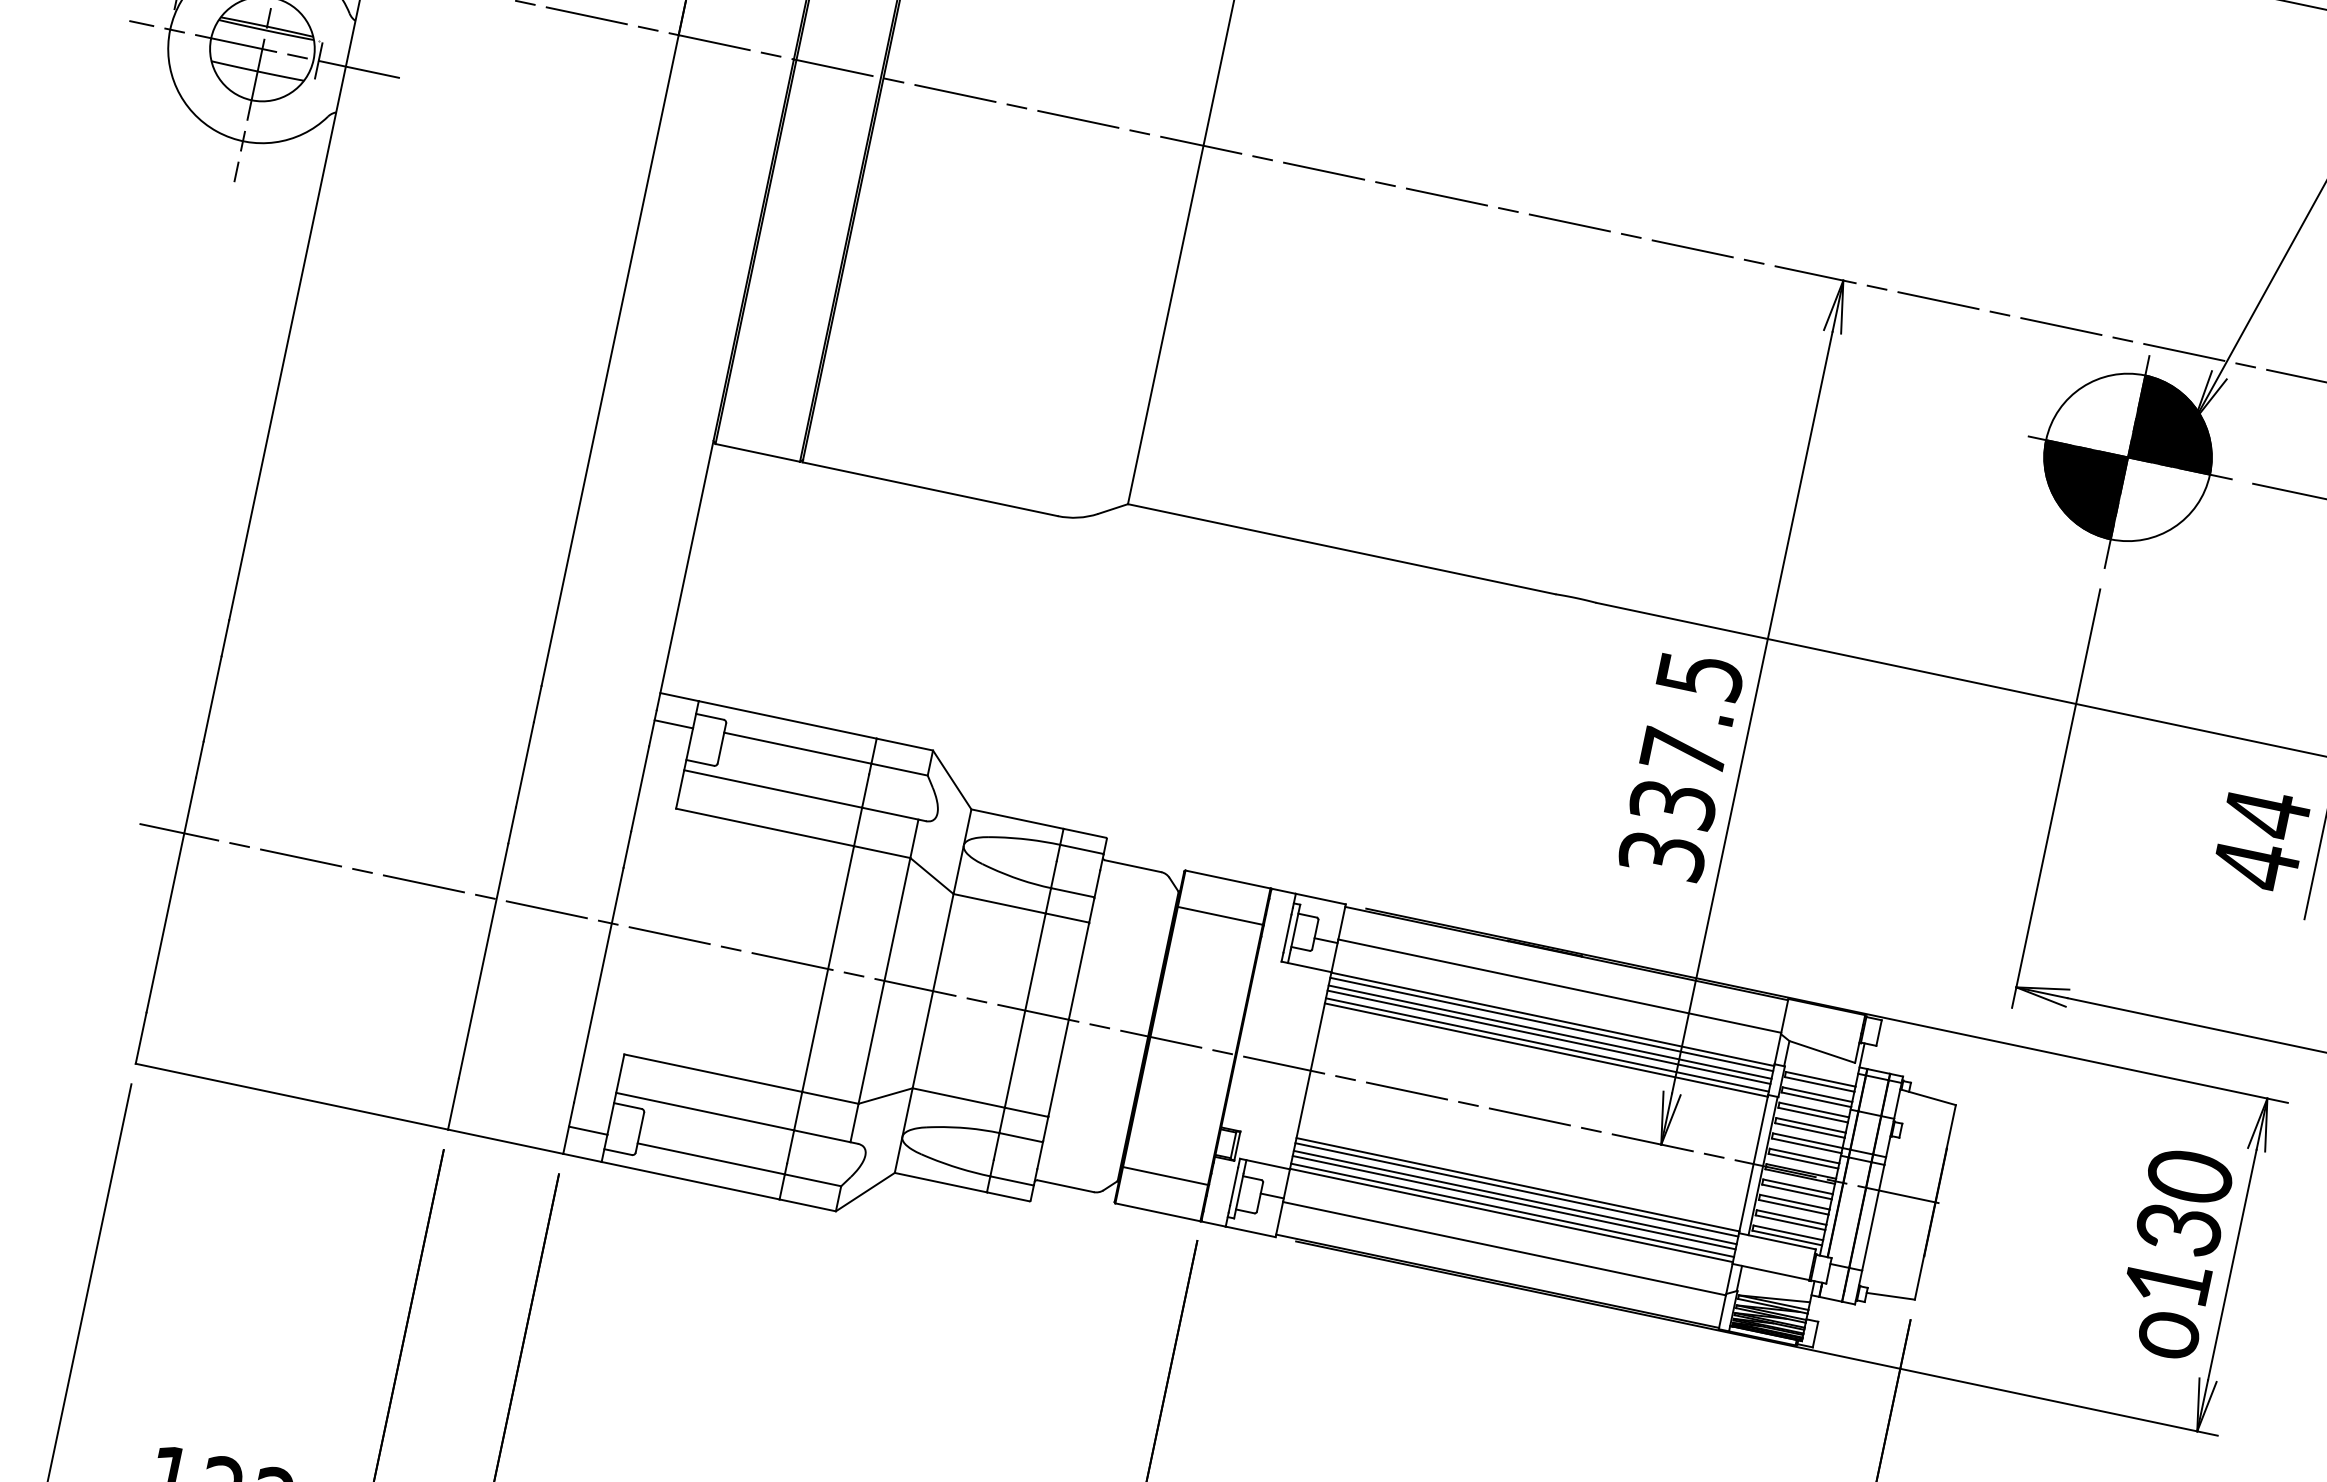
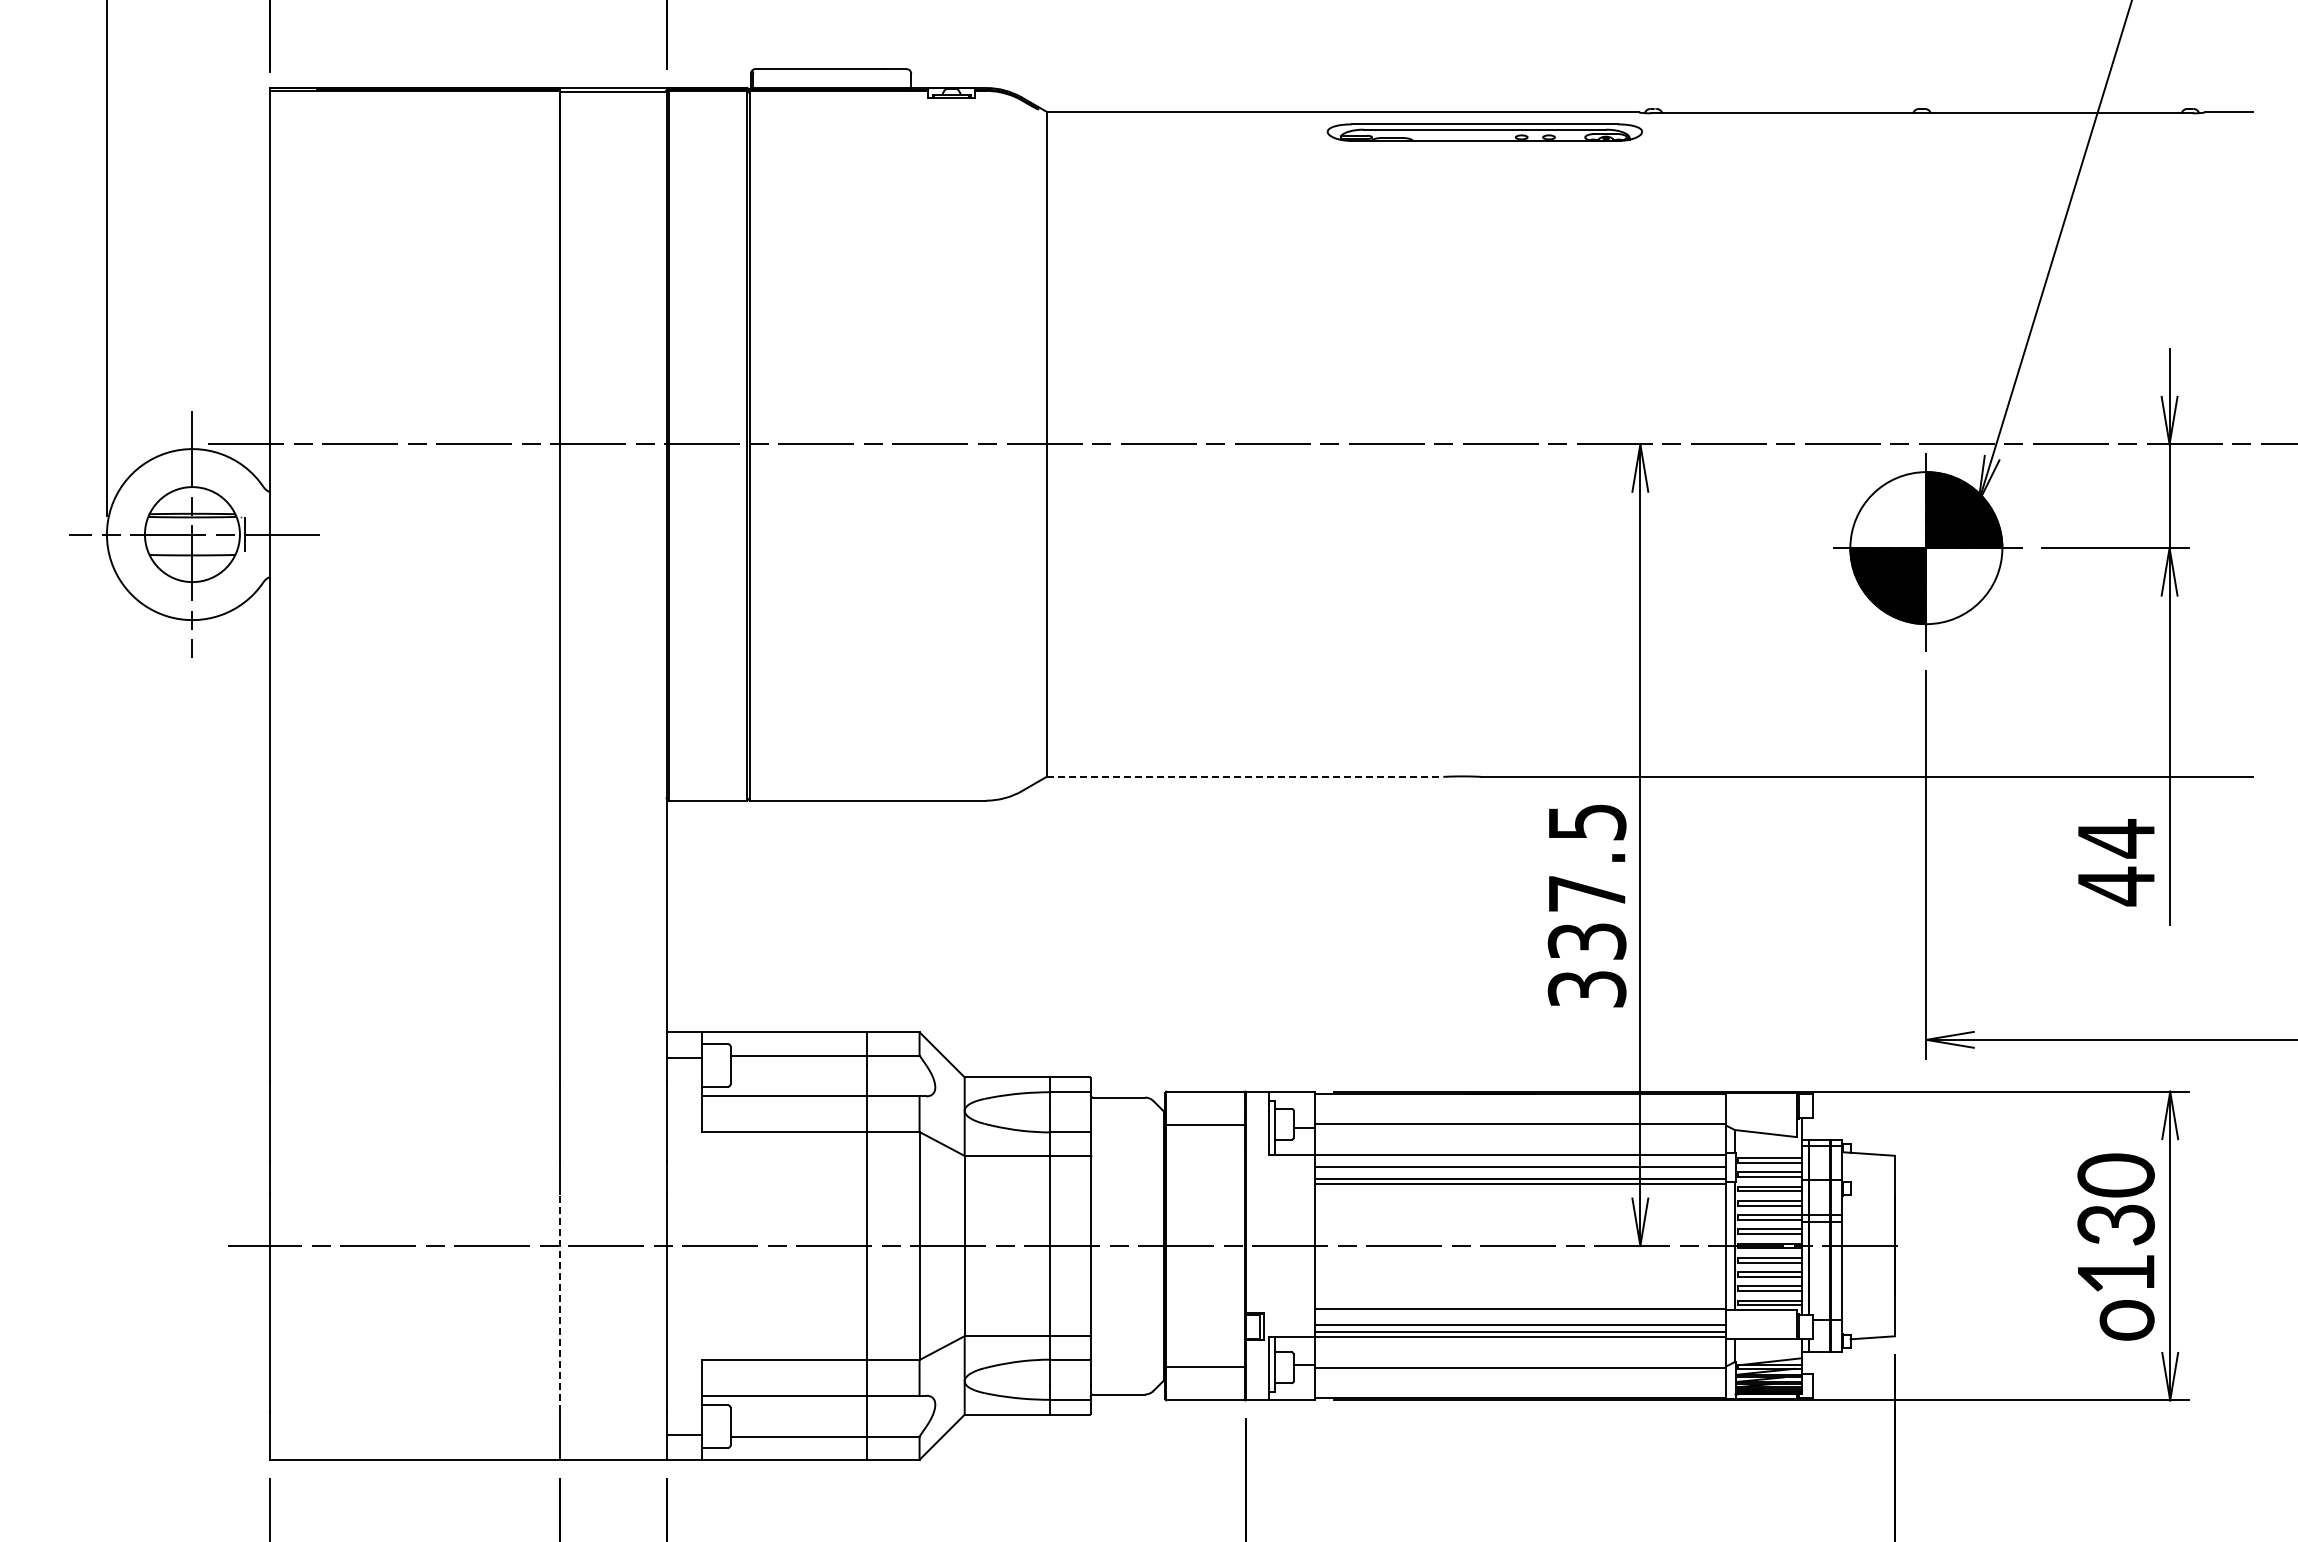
line: (1342, 548) -> (1245, 776), solid -> dashed
line: (483, 961) -> (559, 1303), solid -> dashed
line: (1551, 1024) -> (1520, 1159), removed
line: (1549, 1037) -> (1520, 1171), removed
line: (1516, 1190) -> (1520, 1313), removed
line: (1515, 1197) -> (1520, 1320), removed

